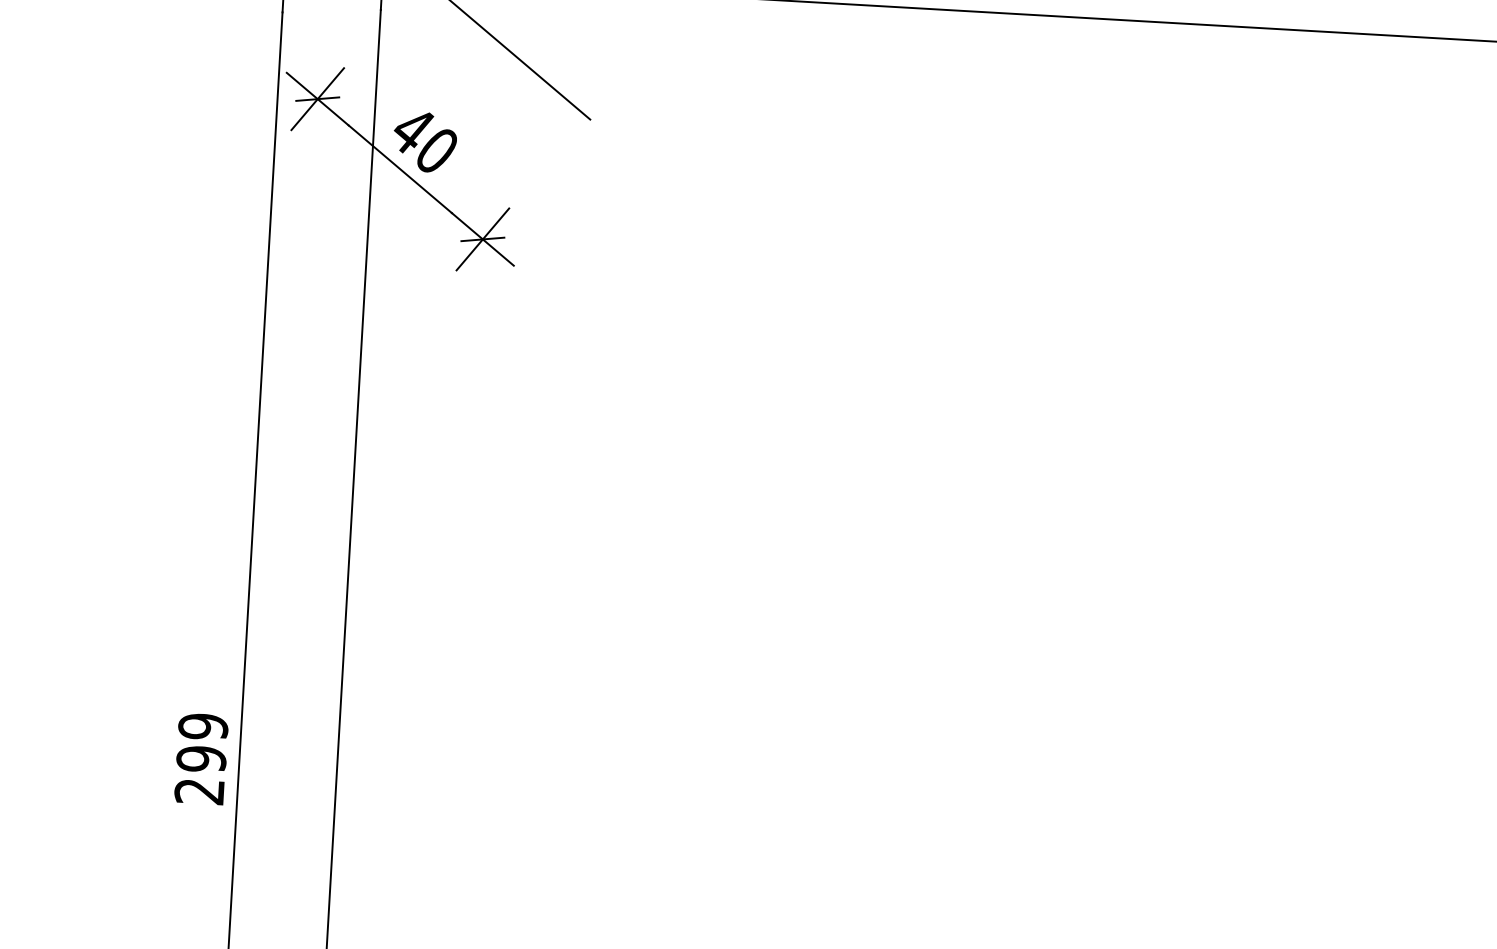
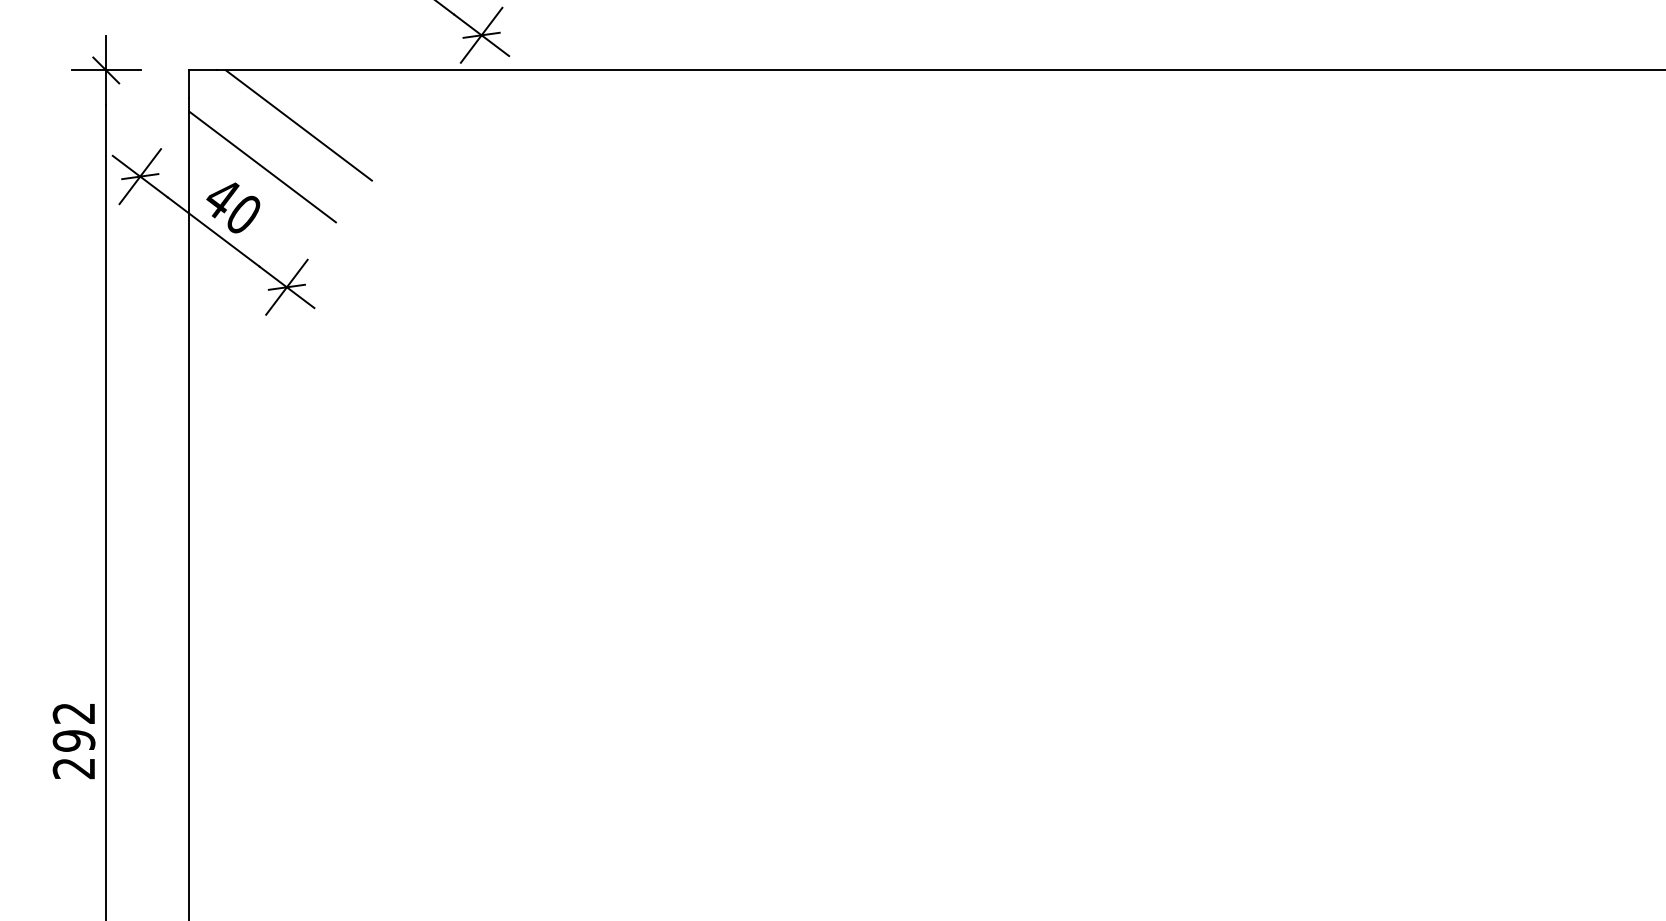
line: (462, 95) -> (262, 166), added
text: (202, 726) -> (73, 713), 299 -> 292

